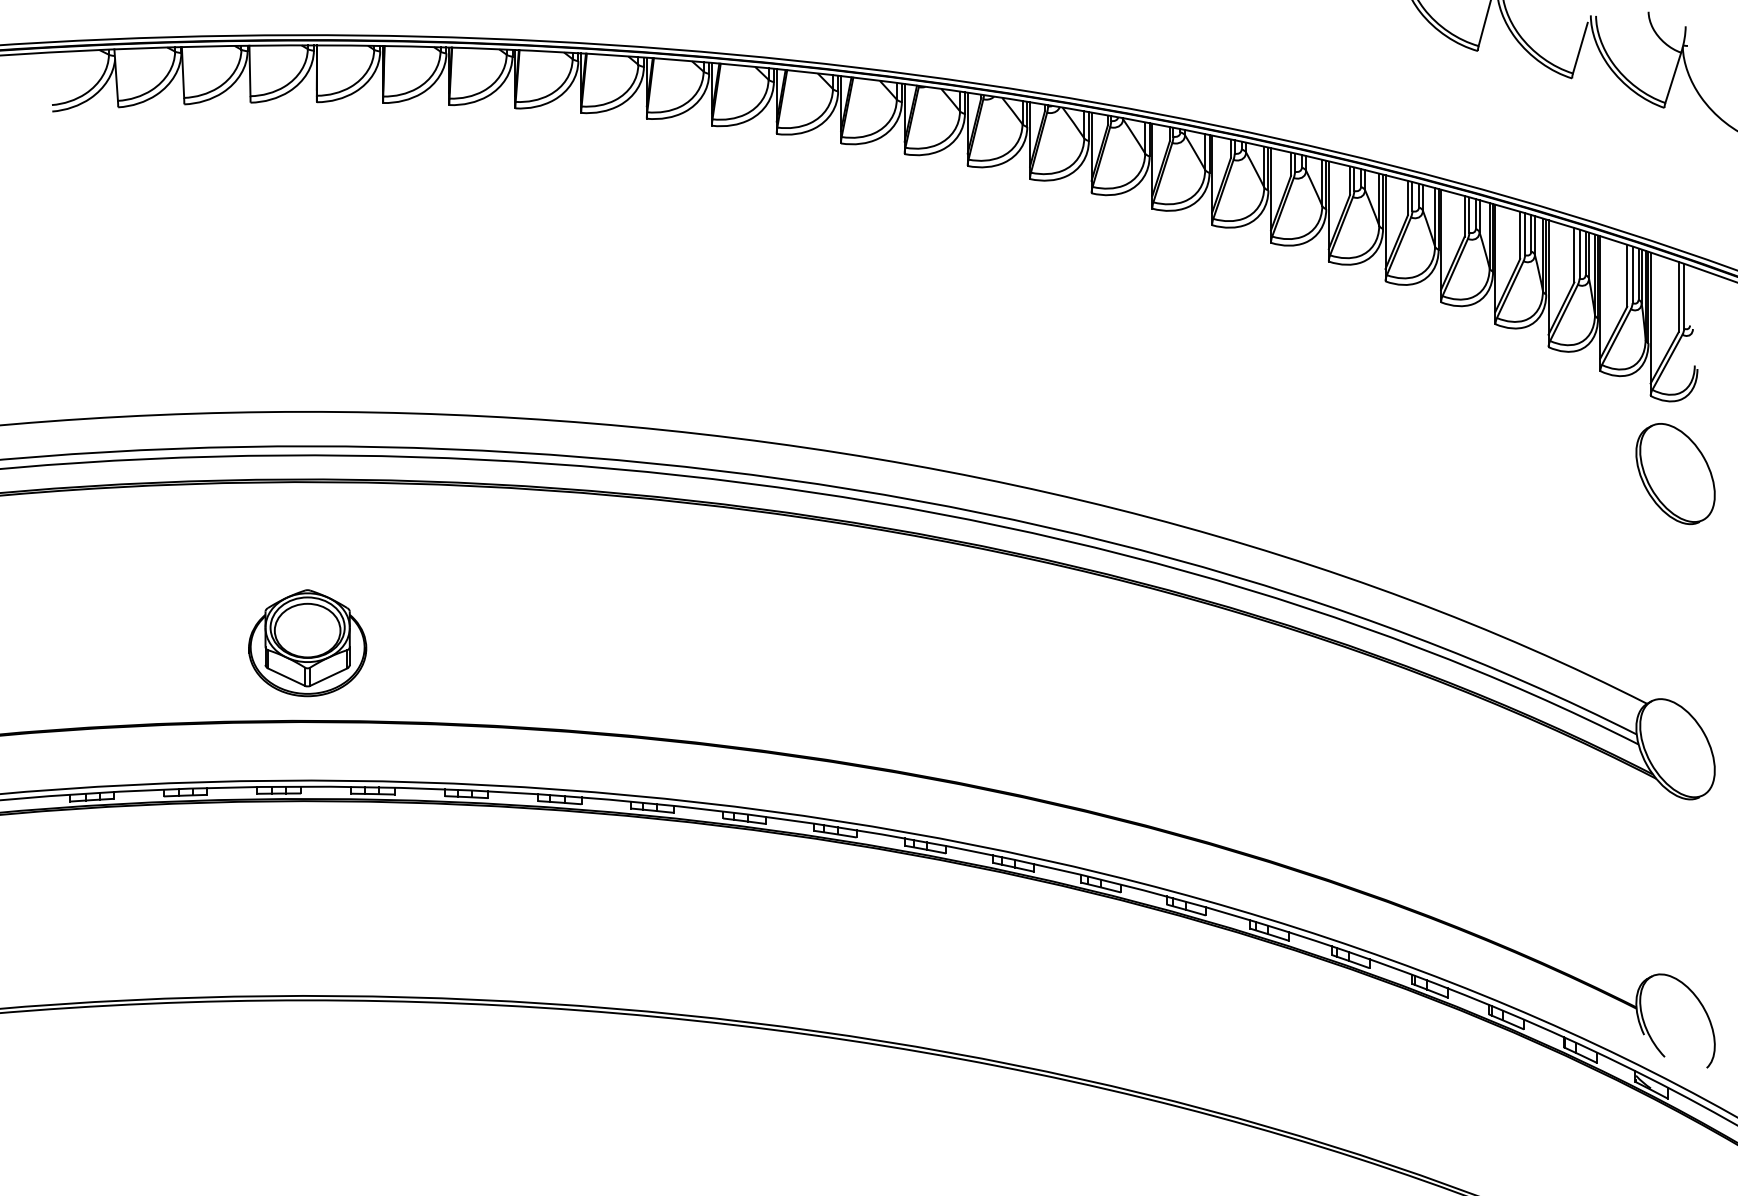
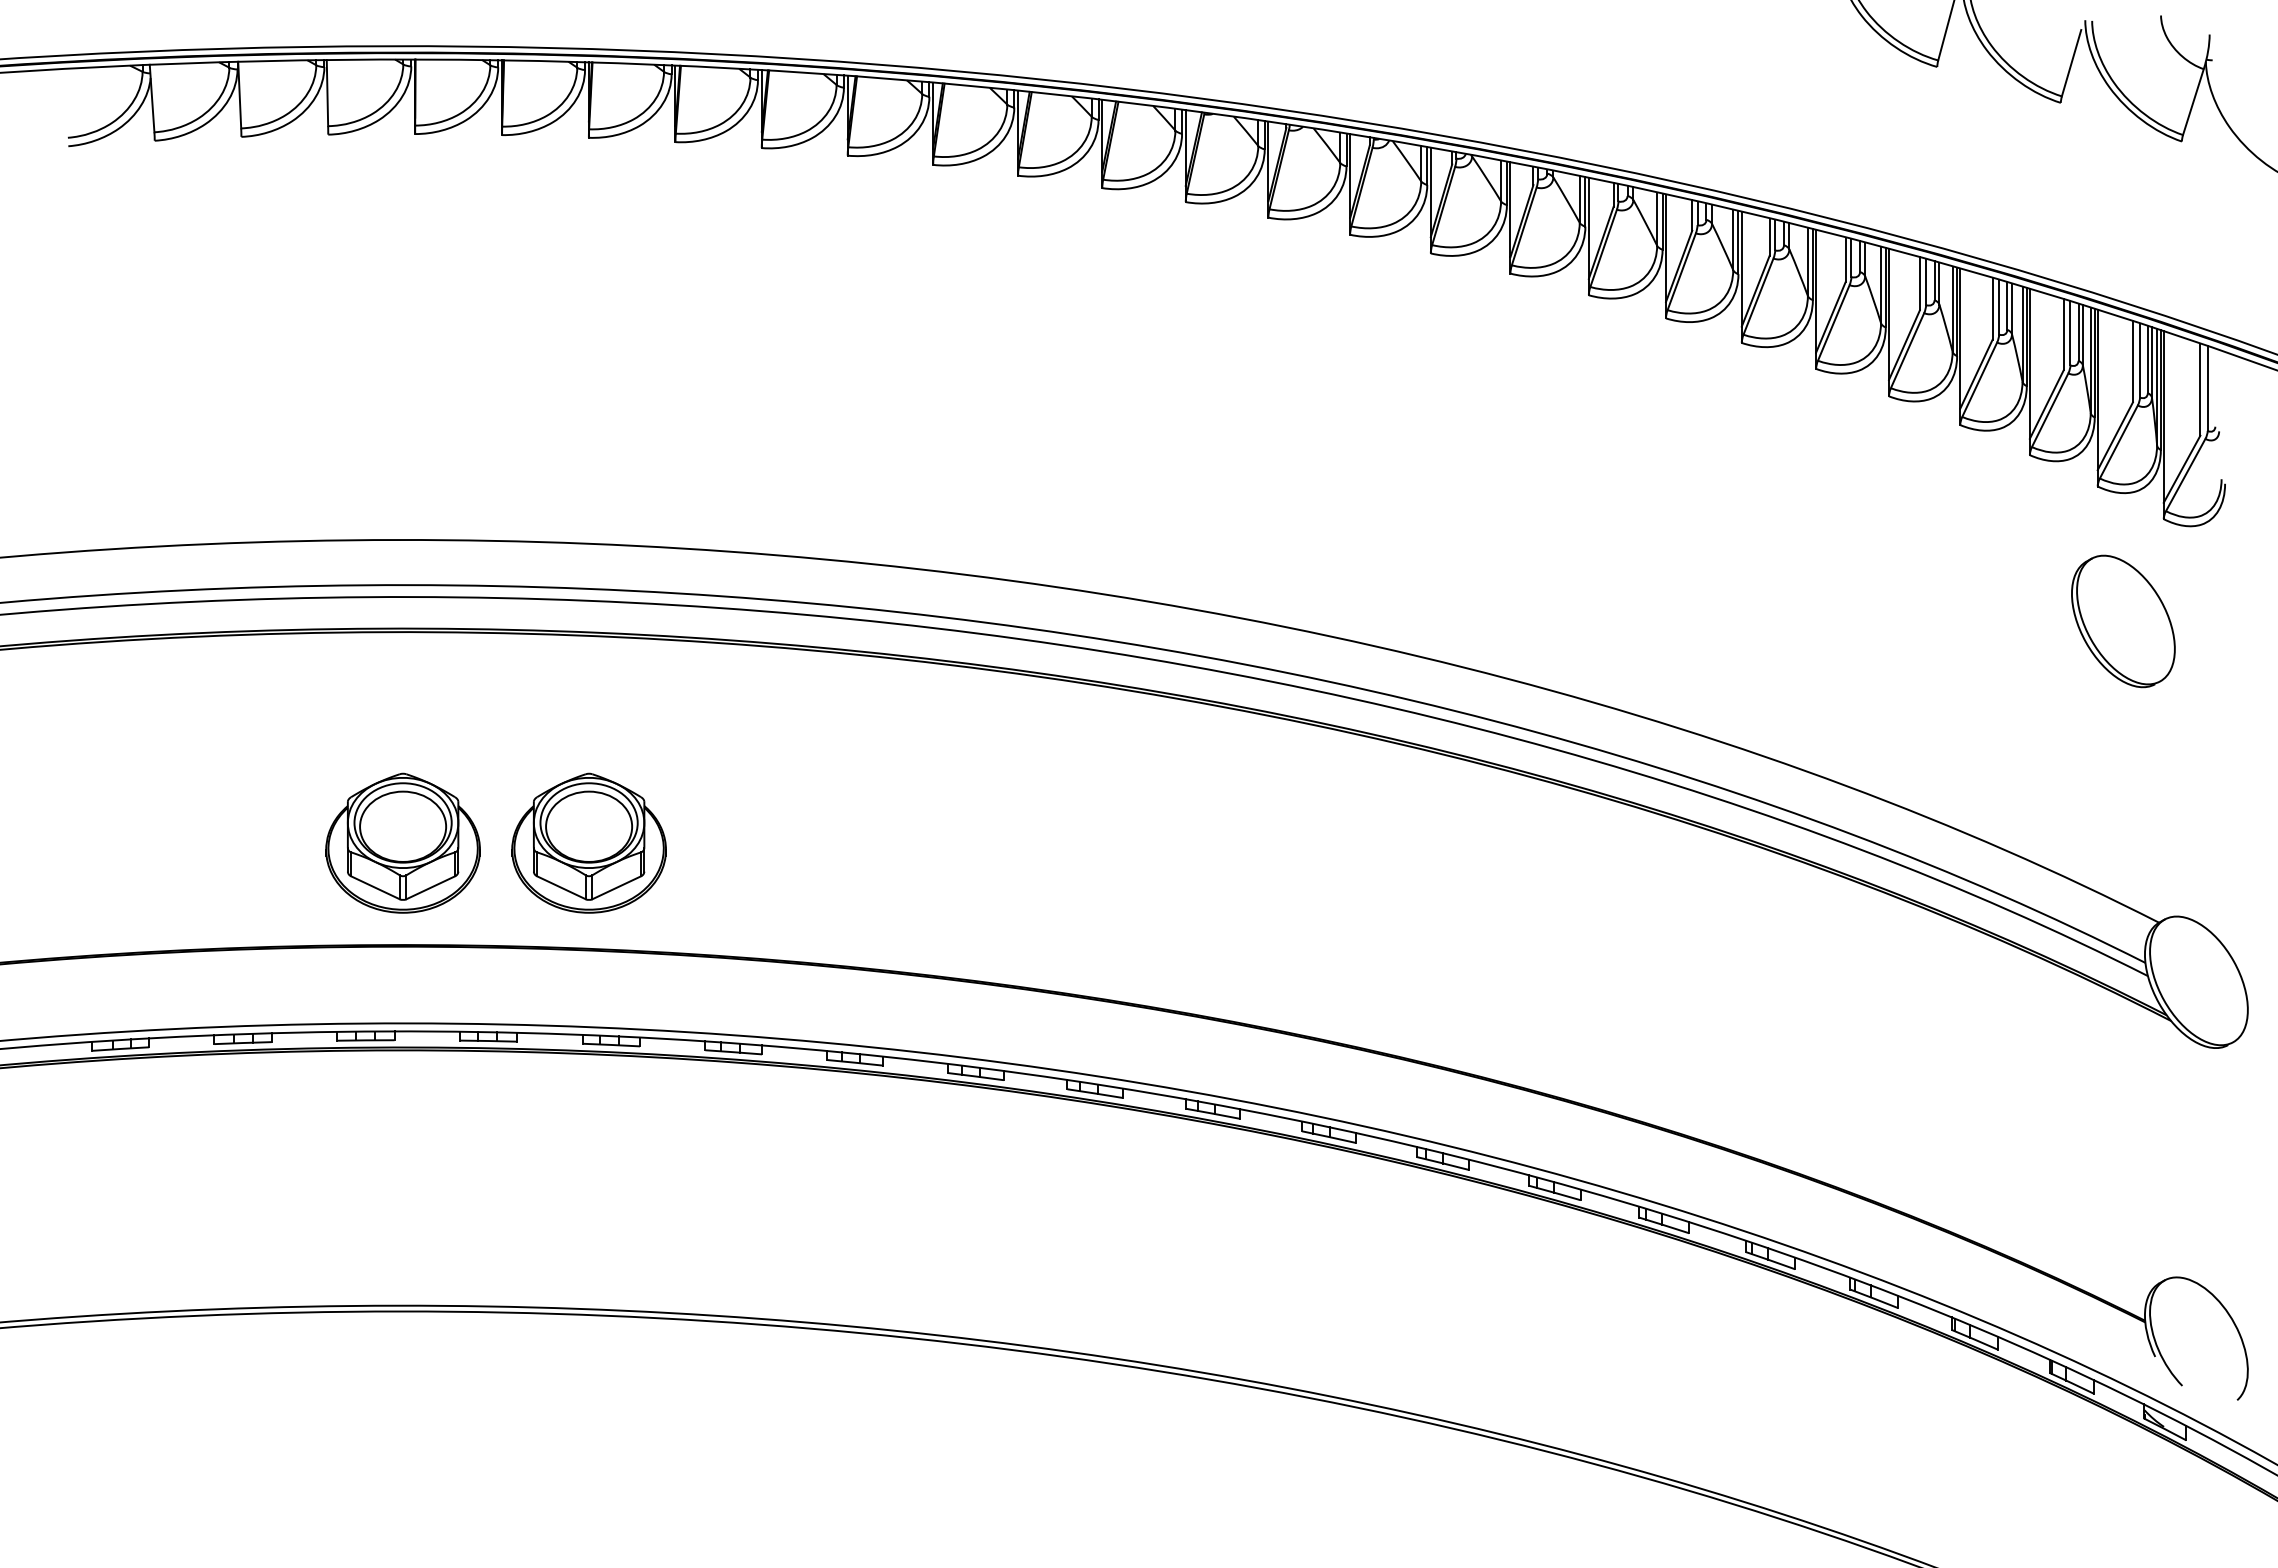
part: (1675, 474) -> (2123, 621), moved
part: (449, 642) -> (588, 842), added

